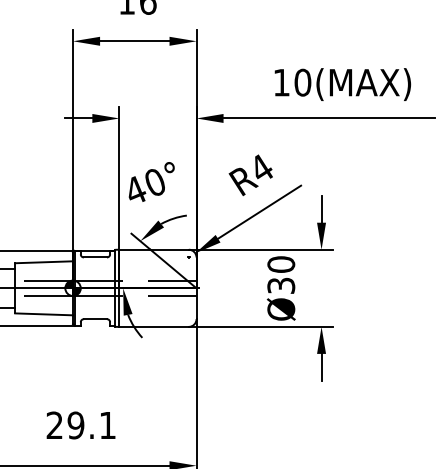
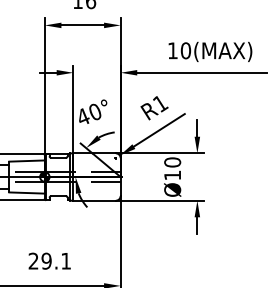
text: (261, 168) -> (160, 103), R4 -> R1
text: (281, 285) -> (172, 175), Ø30 -> Ø10

